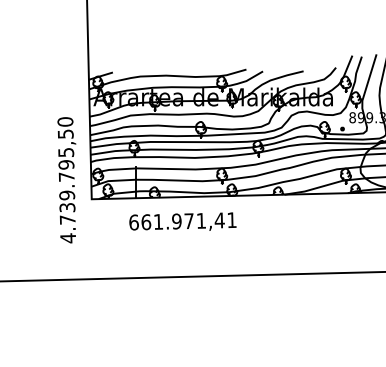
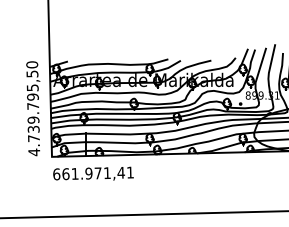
text: (66, 180) -> (33, 108), moved
text: (182, 221) -> (93, 173), moved

